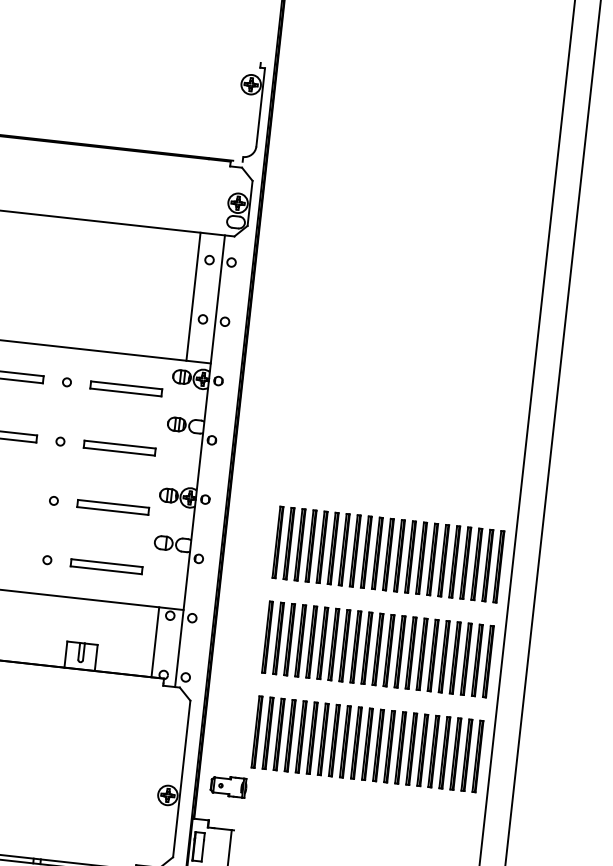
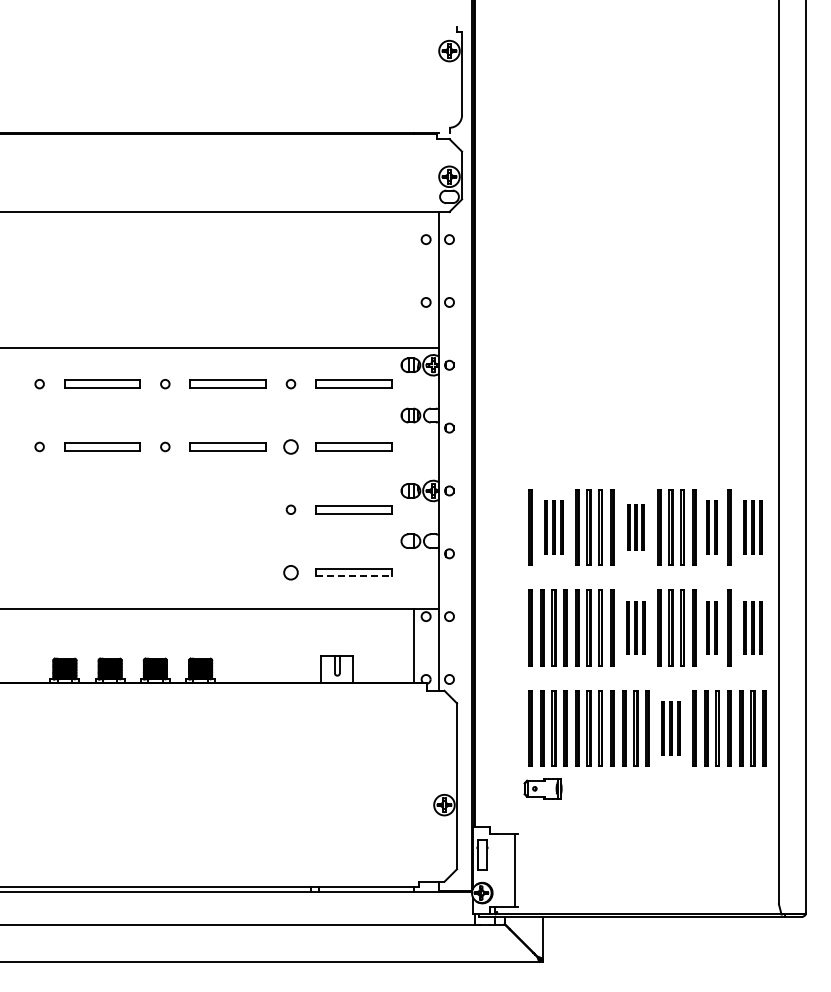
line: (193, 296) -> (413, 279), removed
circle: (60, 441) -> (290, 446), size x1.6
part: (299, 544) -> (553, 527), size x0.7
part: (377, 553) -> (635, 527), size x0.6
circle: (46, 559) -> (290, 572), size x1.6
part: (448, 561) -> (711, 527), size x0.7
part: (487, 565) -> (752, 527), size x0.7
line: (105, 570) -> (353, 576), solid -> dashed
part: (366, 647) -> (635, 627), size x0.7
part: (438, 655) -> (711, 627), size x0.7
part: (476, 659) -> (752, 627), size x0.7
part: (389, 746) -> (670, 728), size x0.7
part: (228, 786) -> (542, 788), moved

